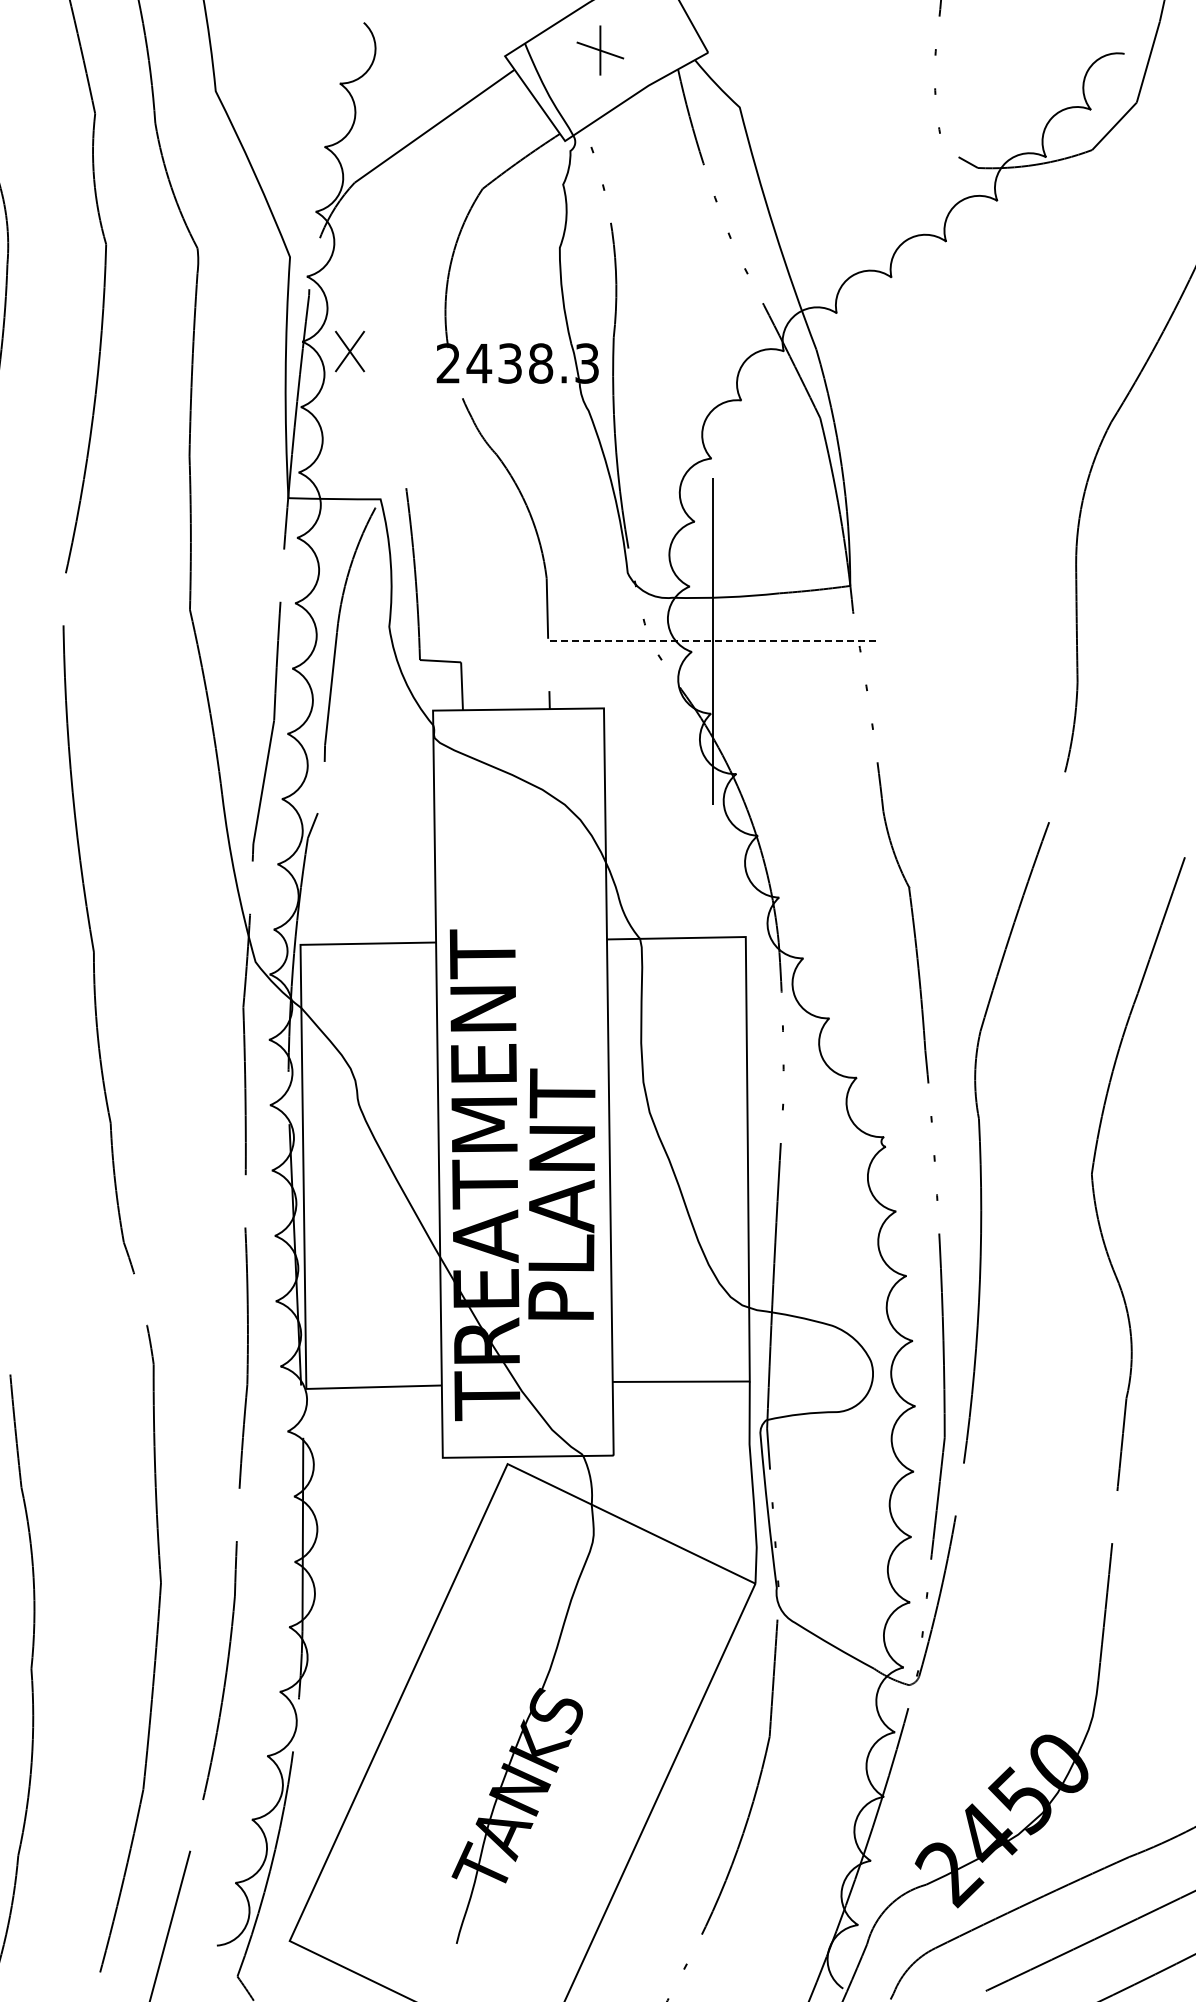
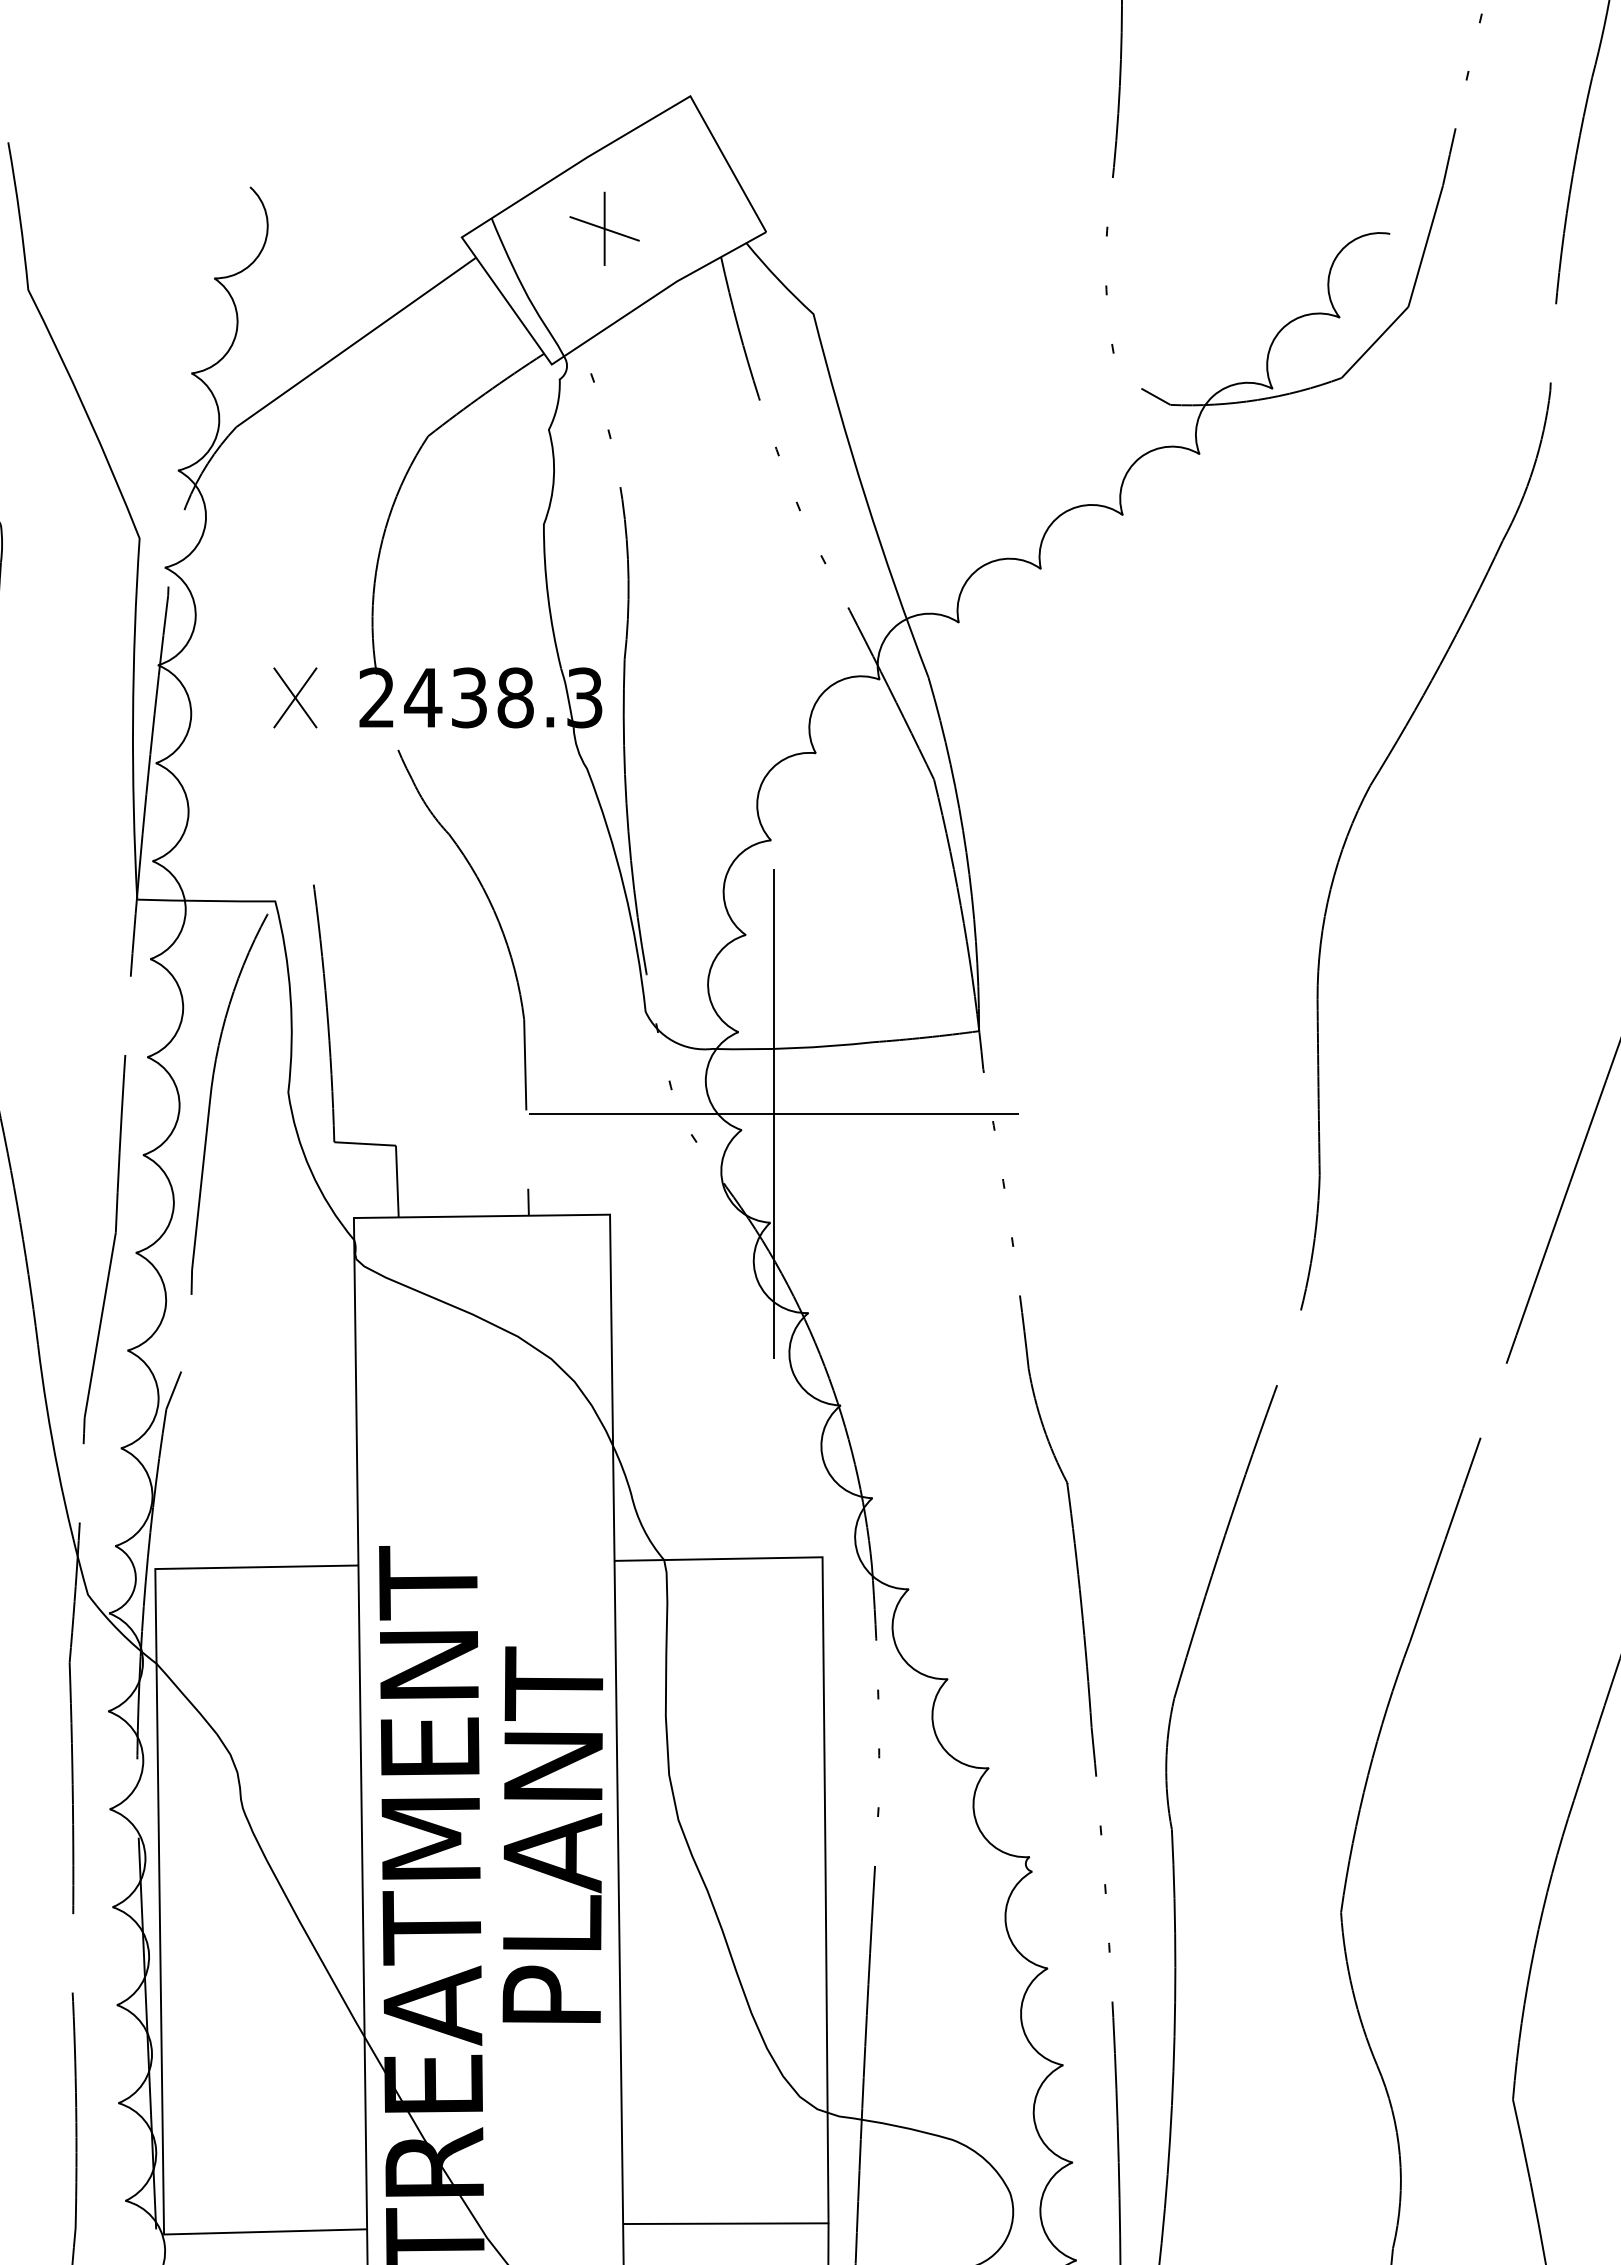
part: (350, 351) -> (296, 697), moved
line: (713, 641) -> (774, 1114), dashed -> solid
text: (561, 1193) -> (552, 1833), moved

